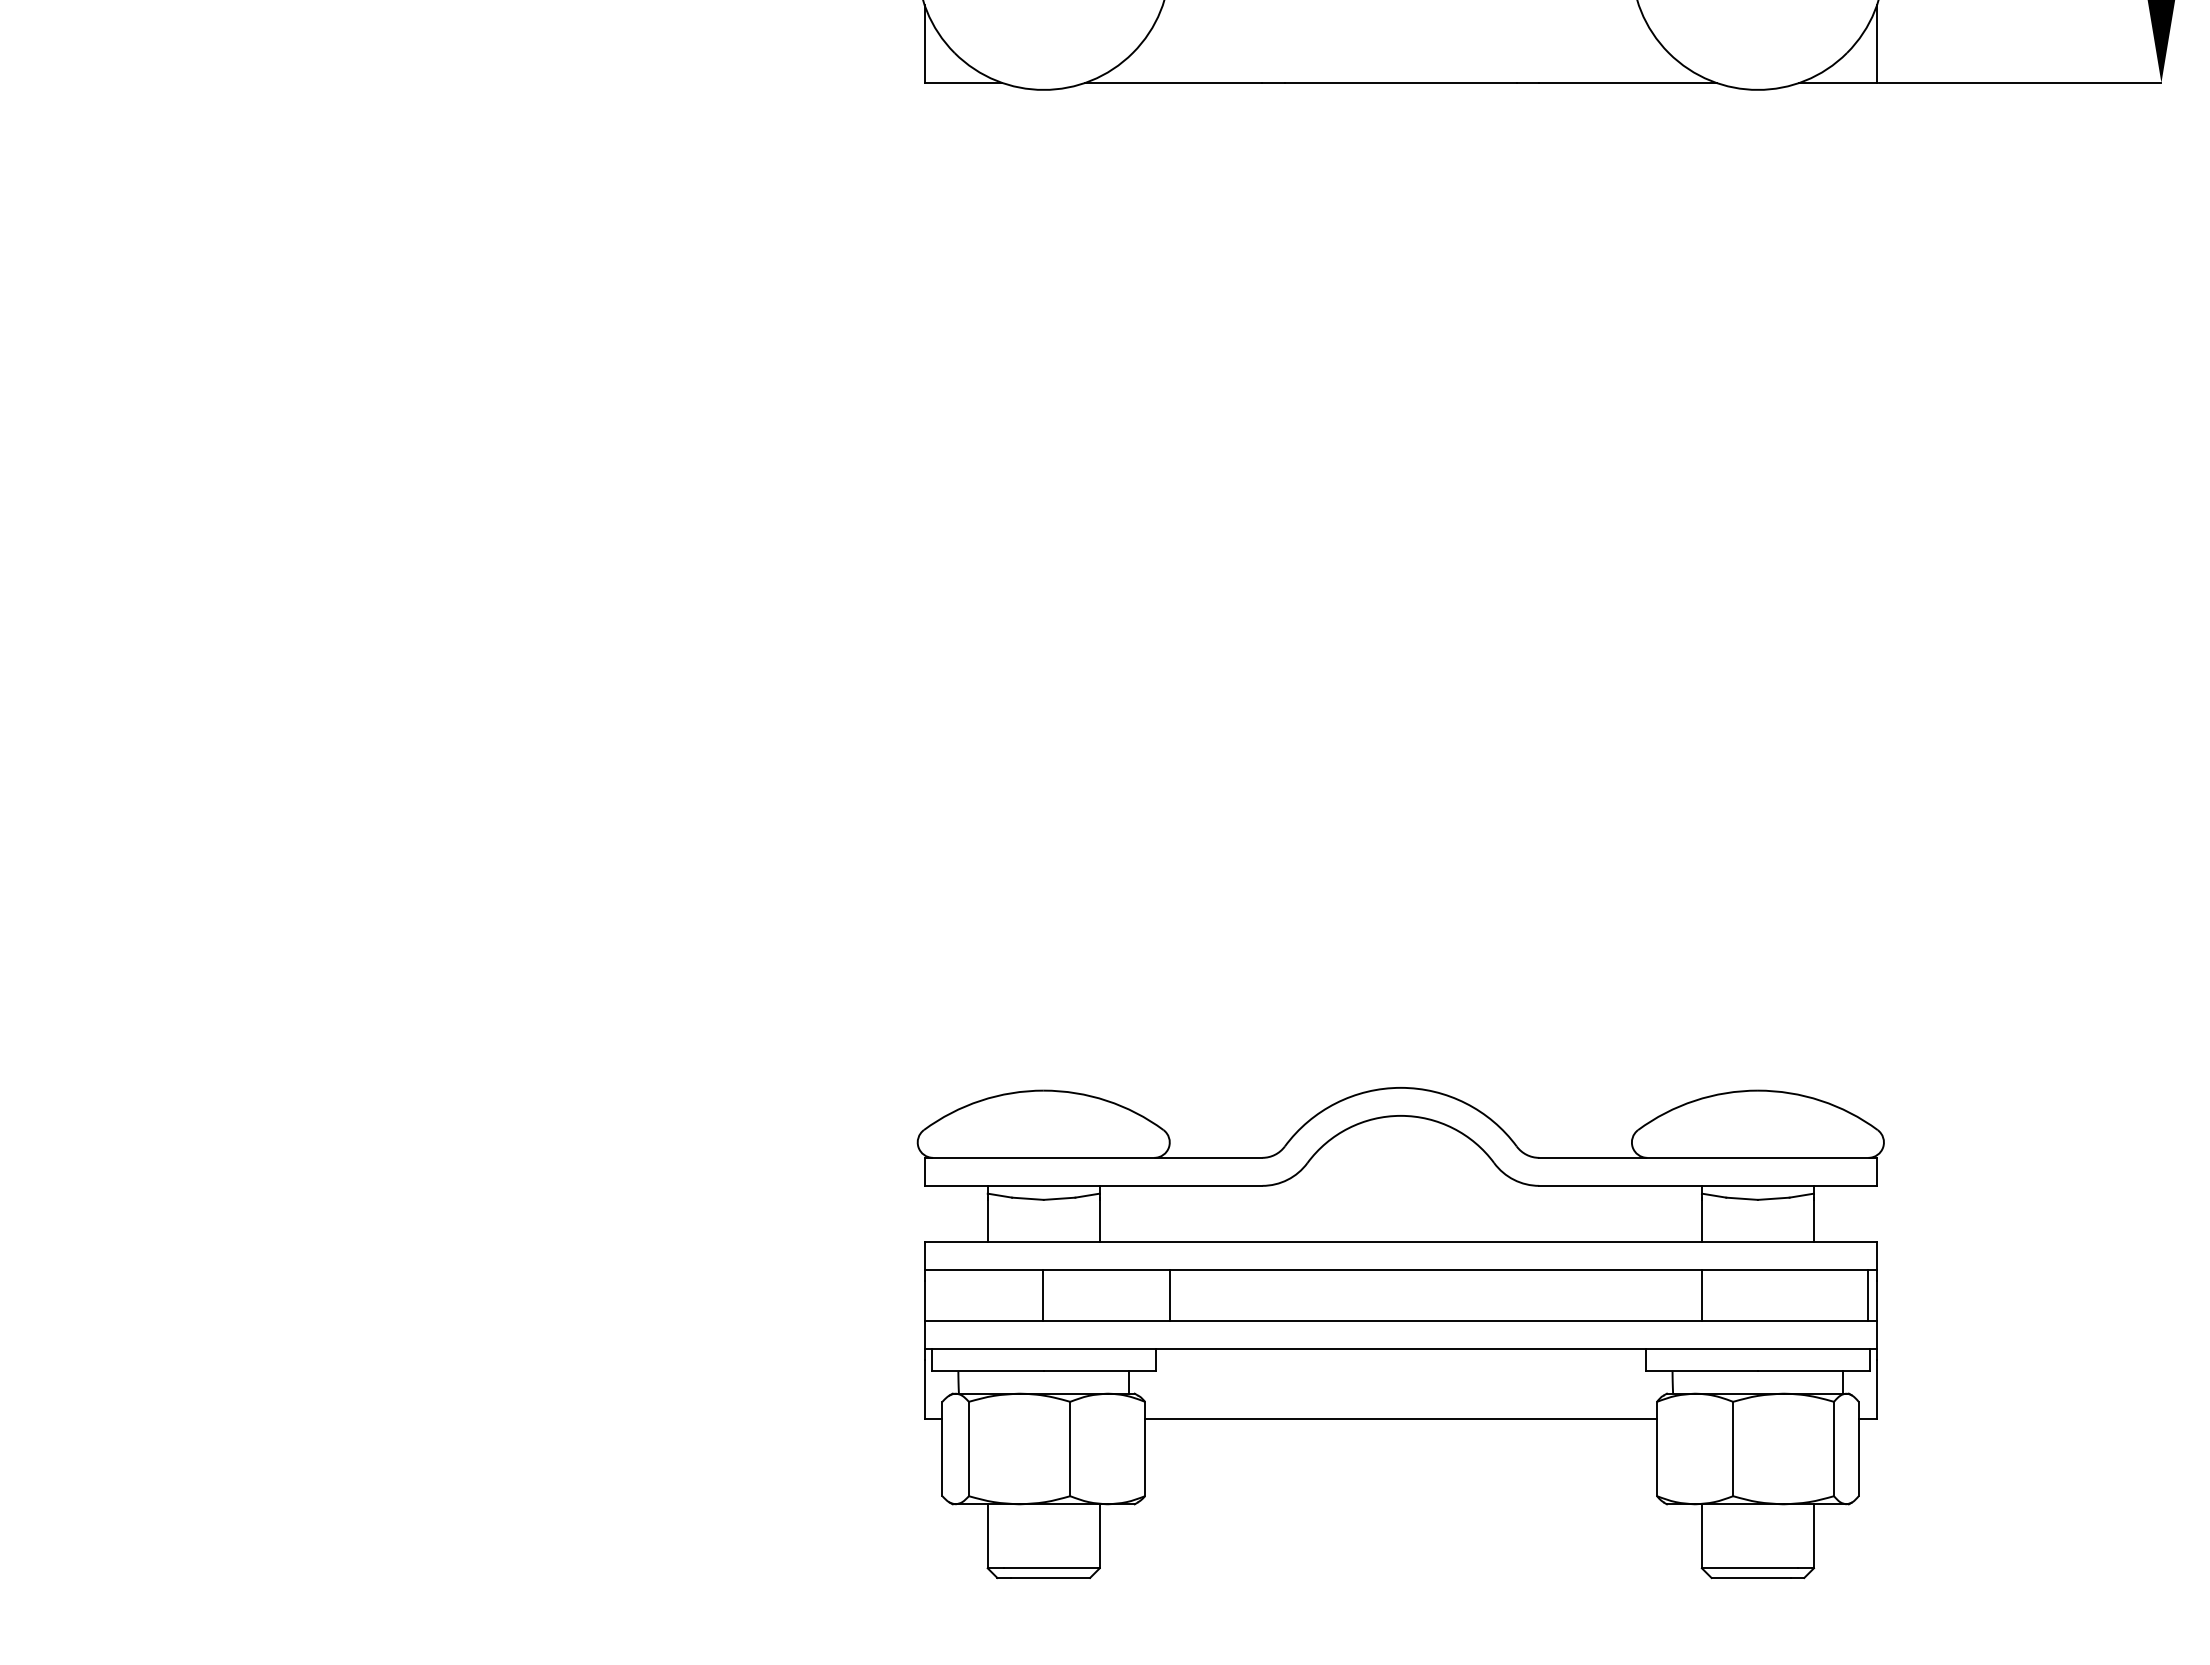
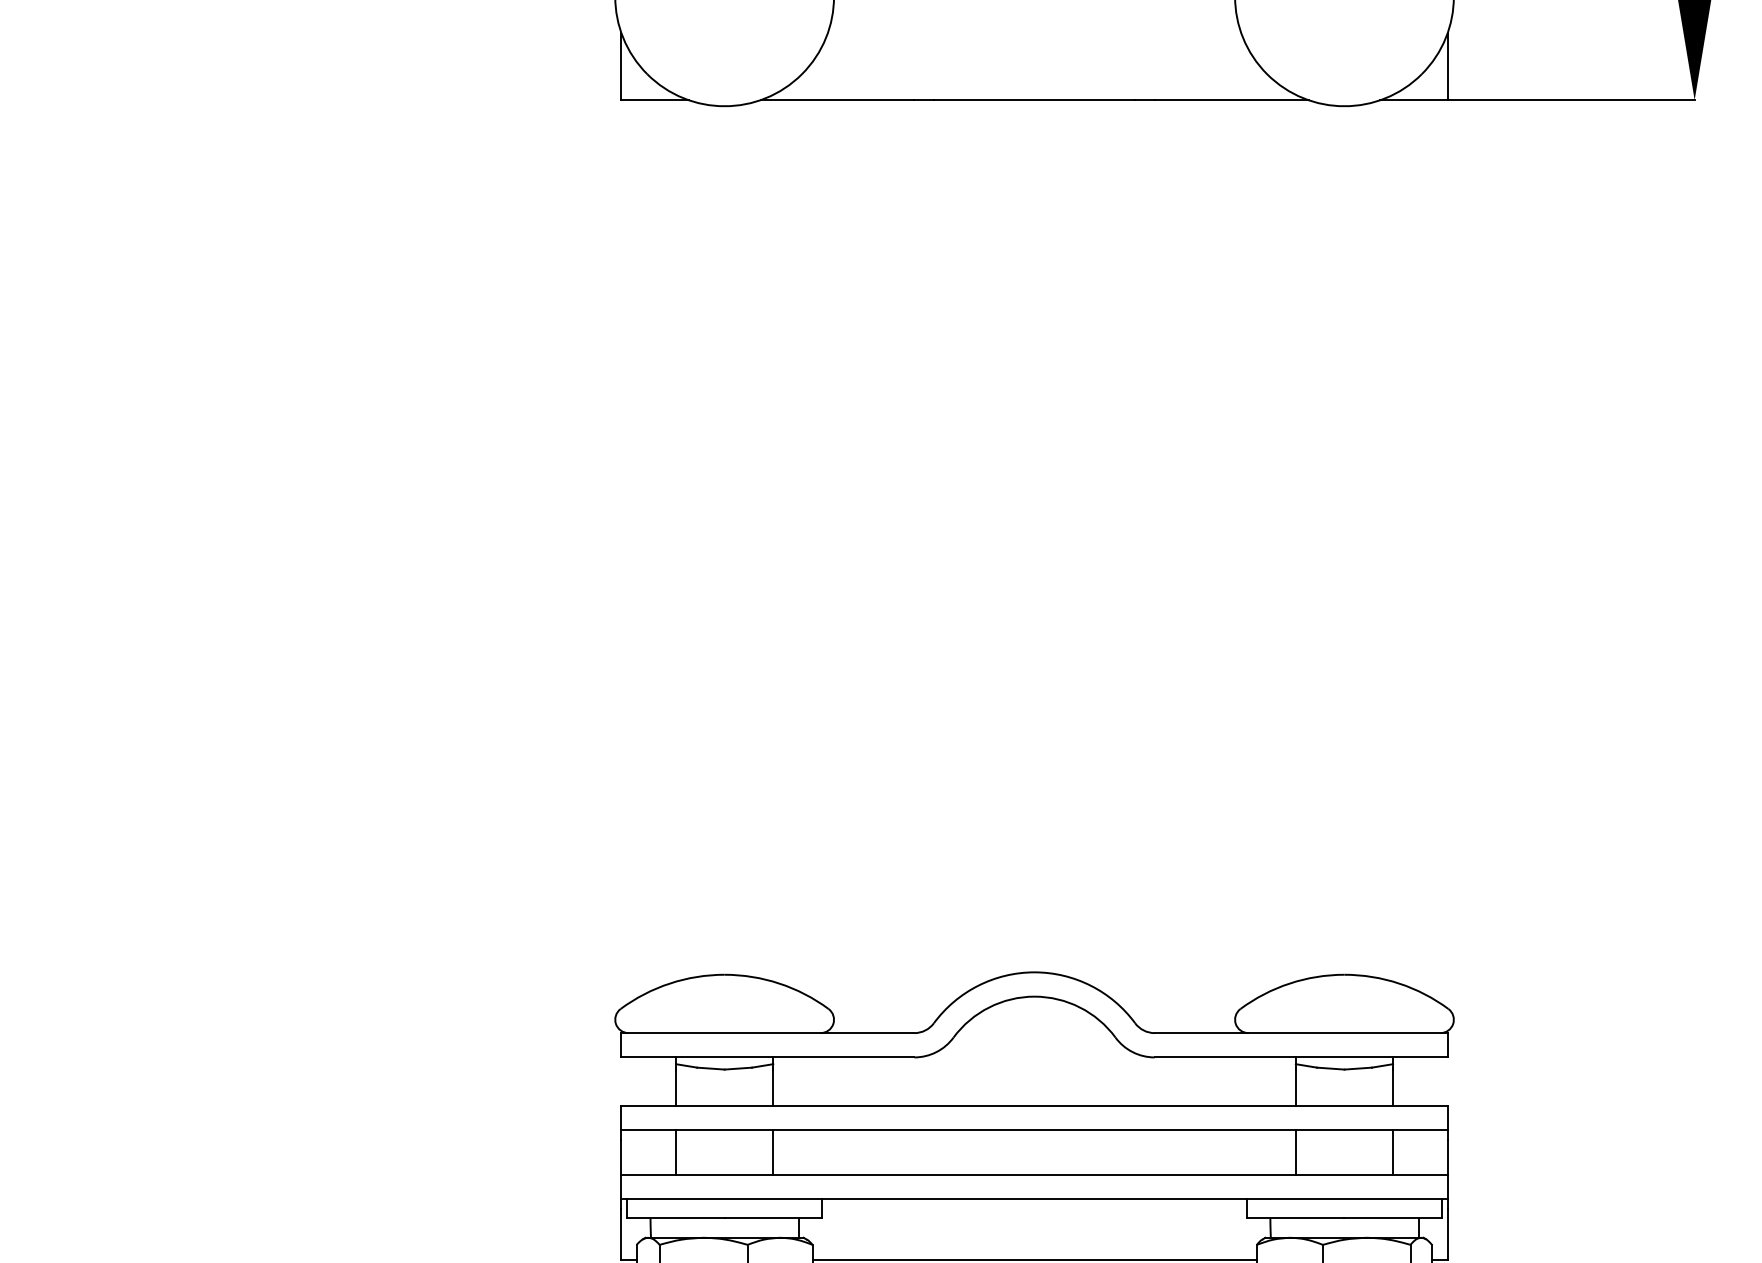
line: (1042, 1294) -> (675, 1151), moved
line: (1169, 1294) -> (773, 1151), moved
line: (1867, 1294) -> (1392, 1151), moved

